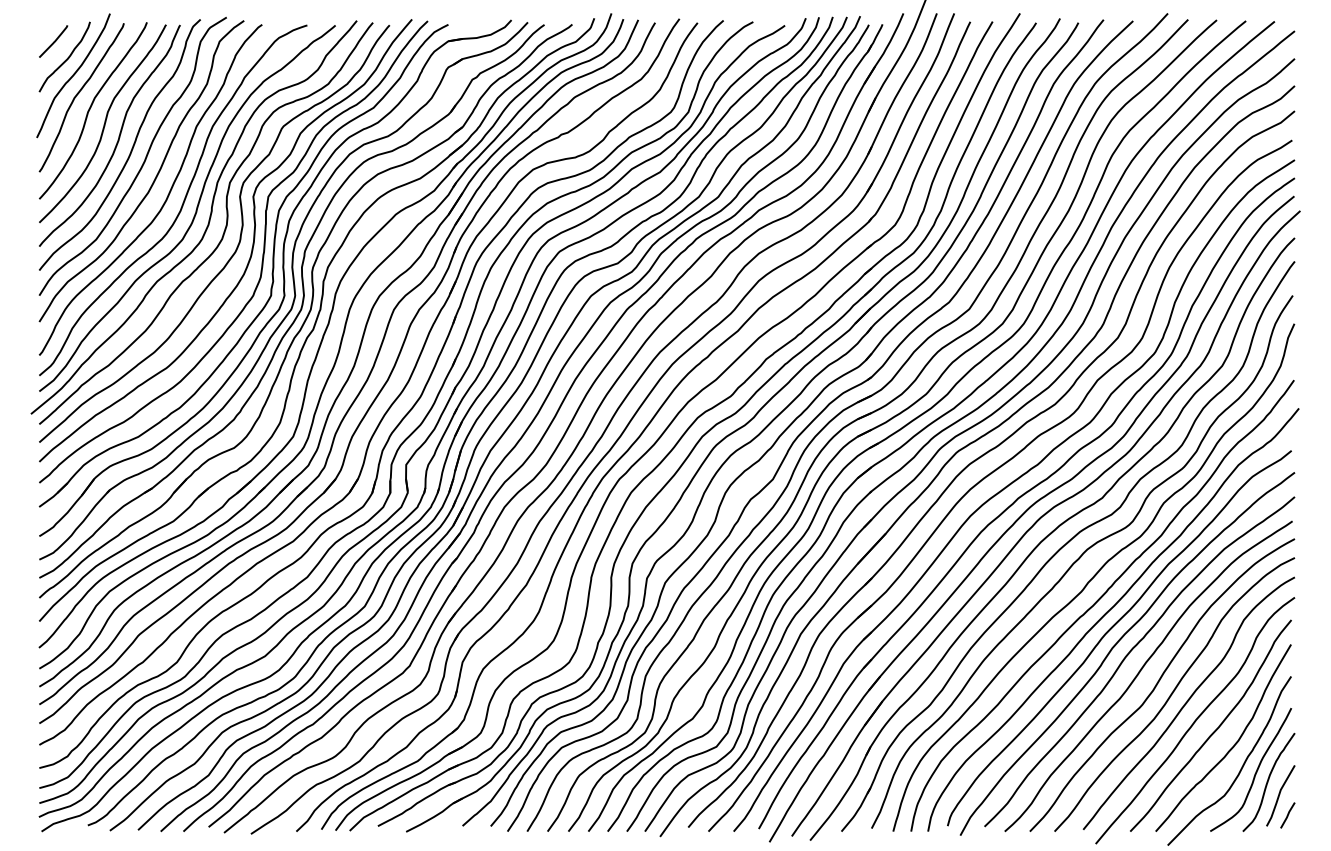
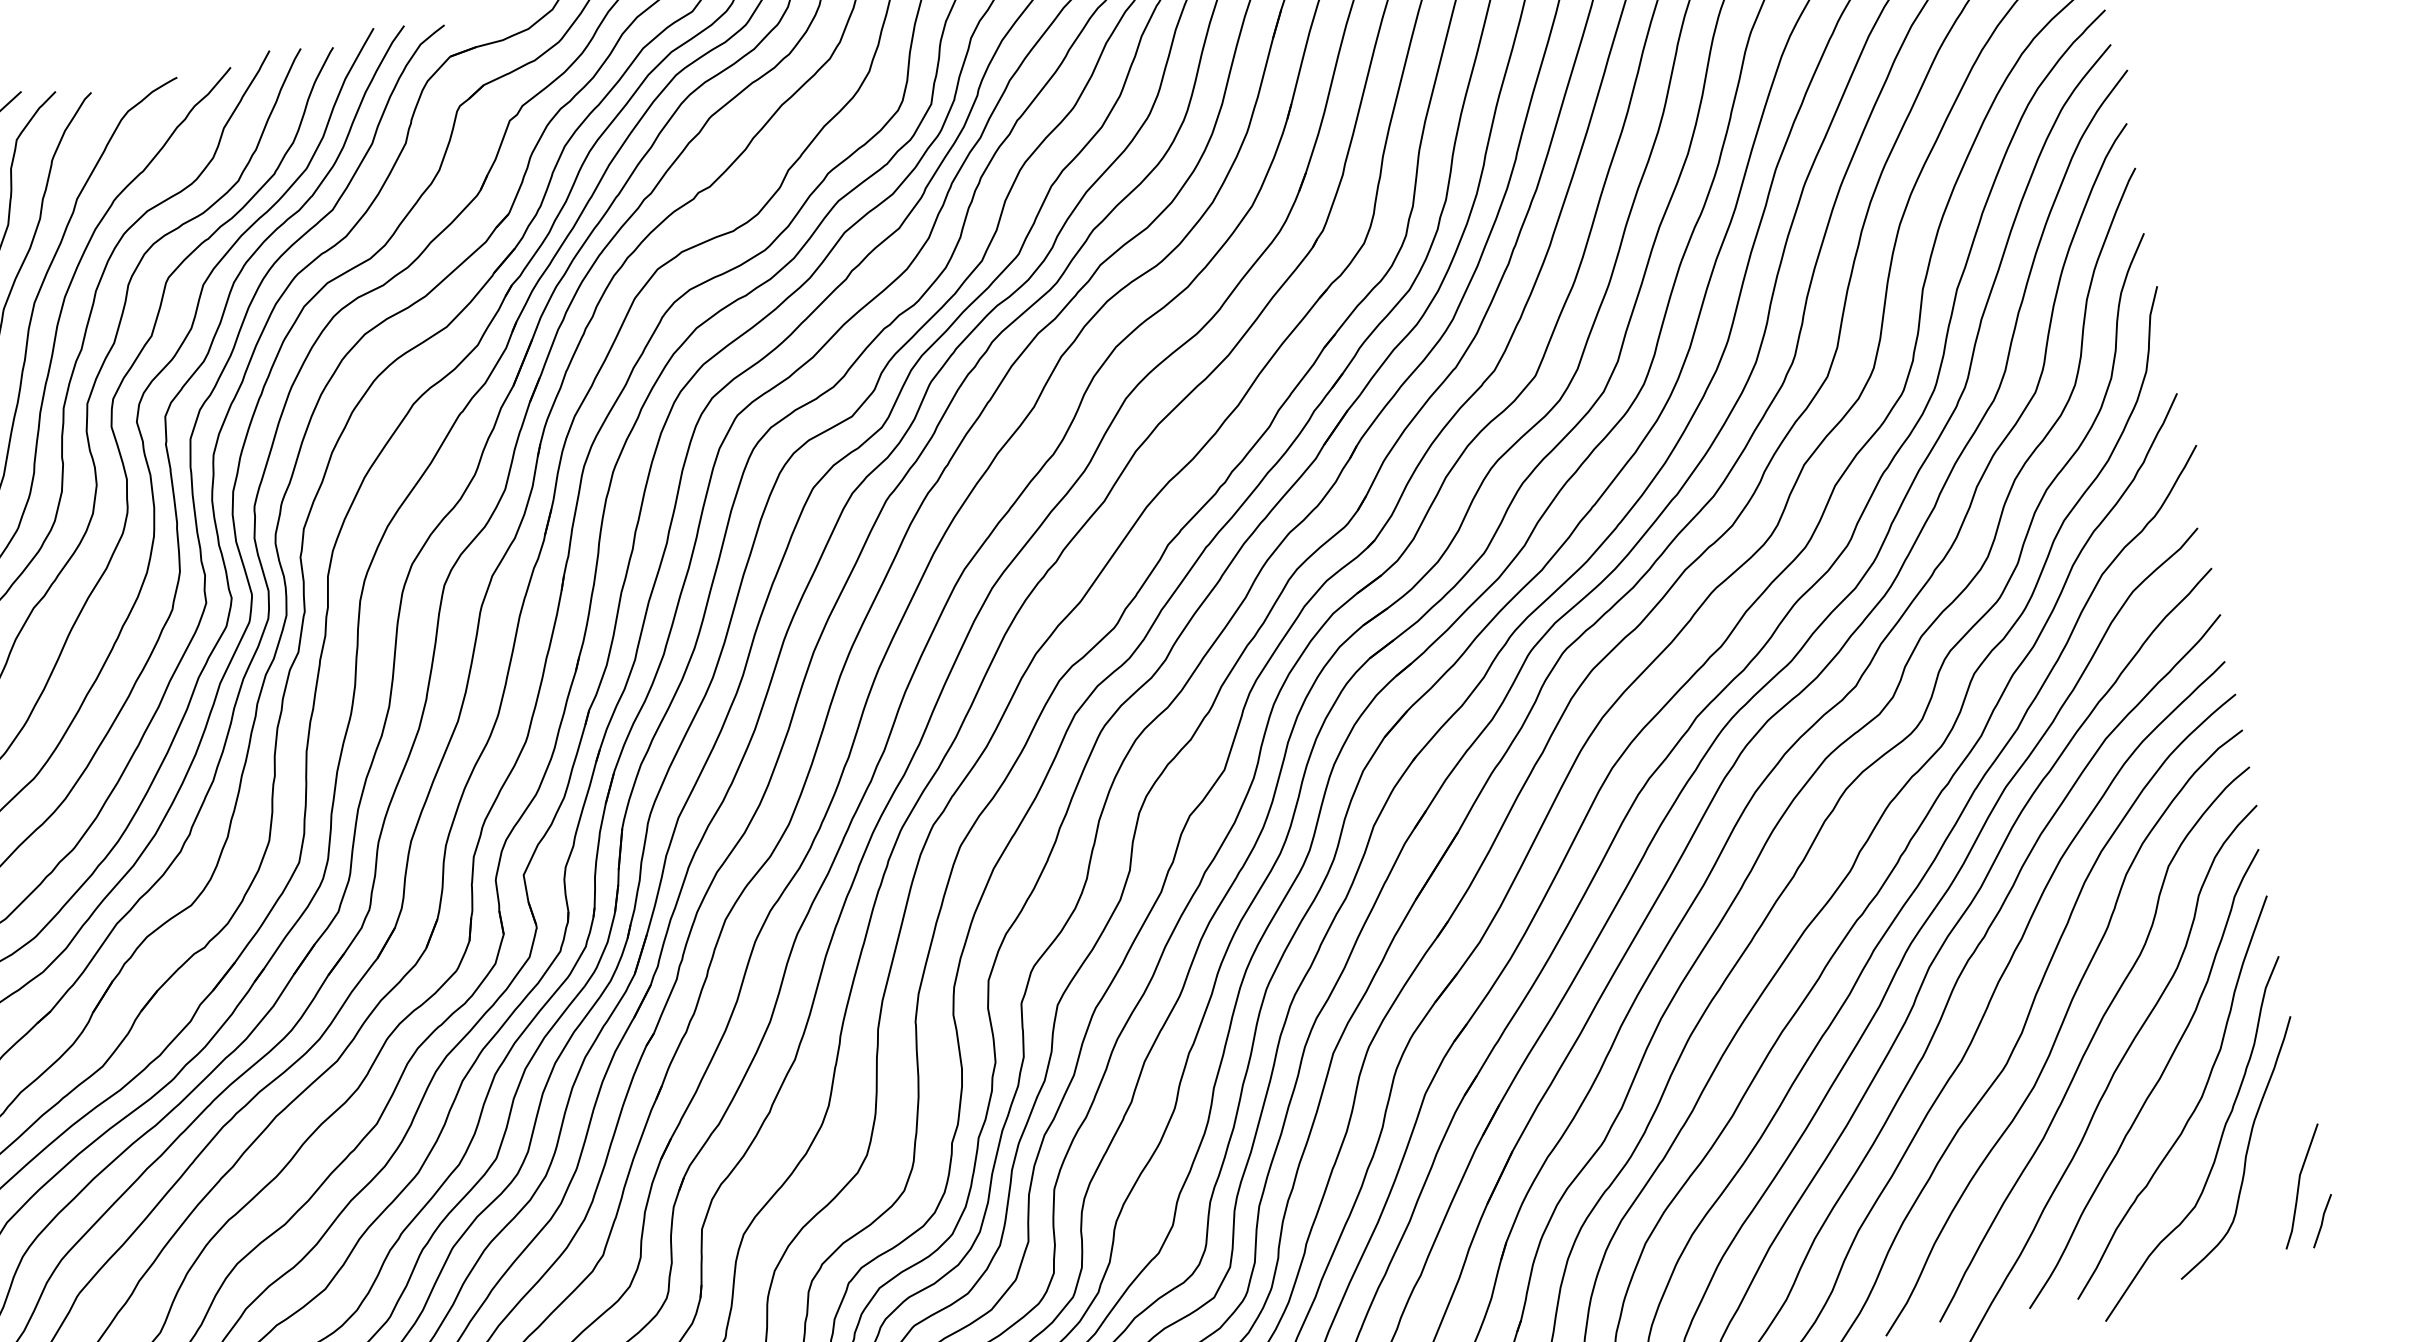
curve: (1268, 781) -> (2273, 1163), removed

